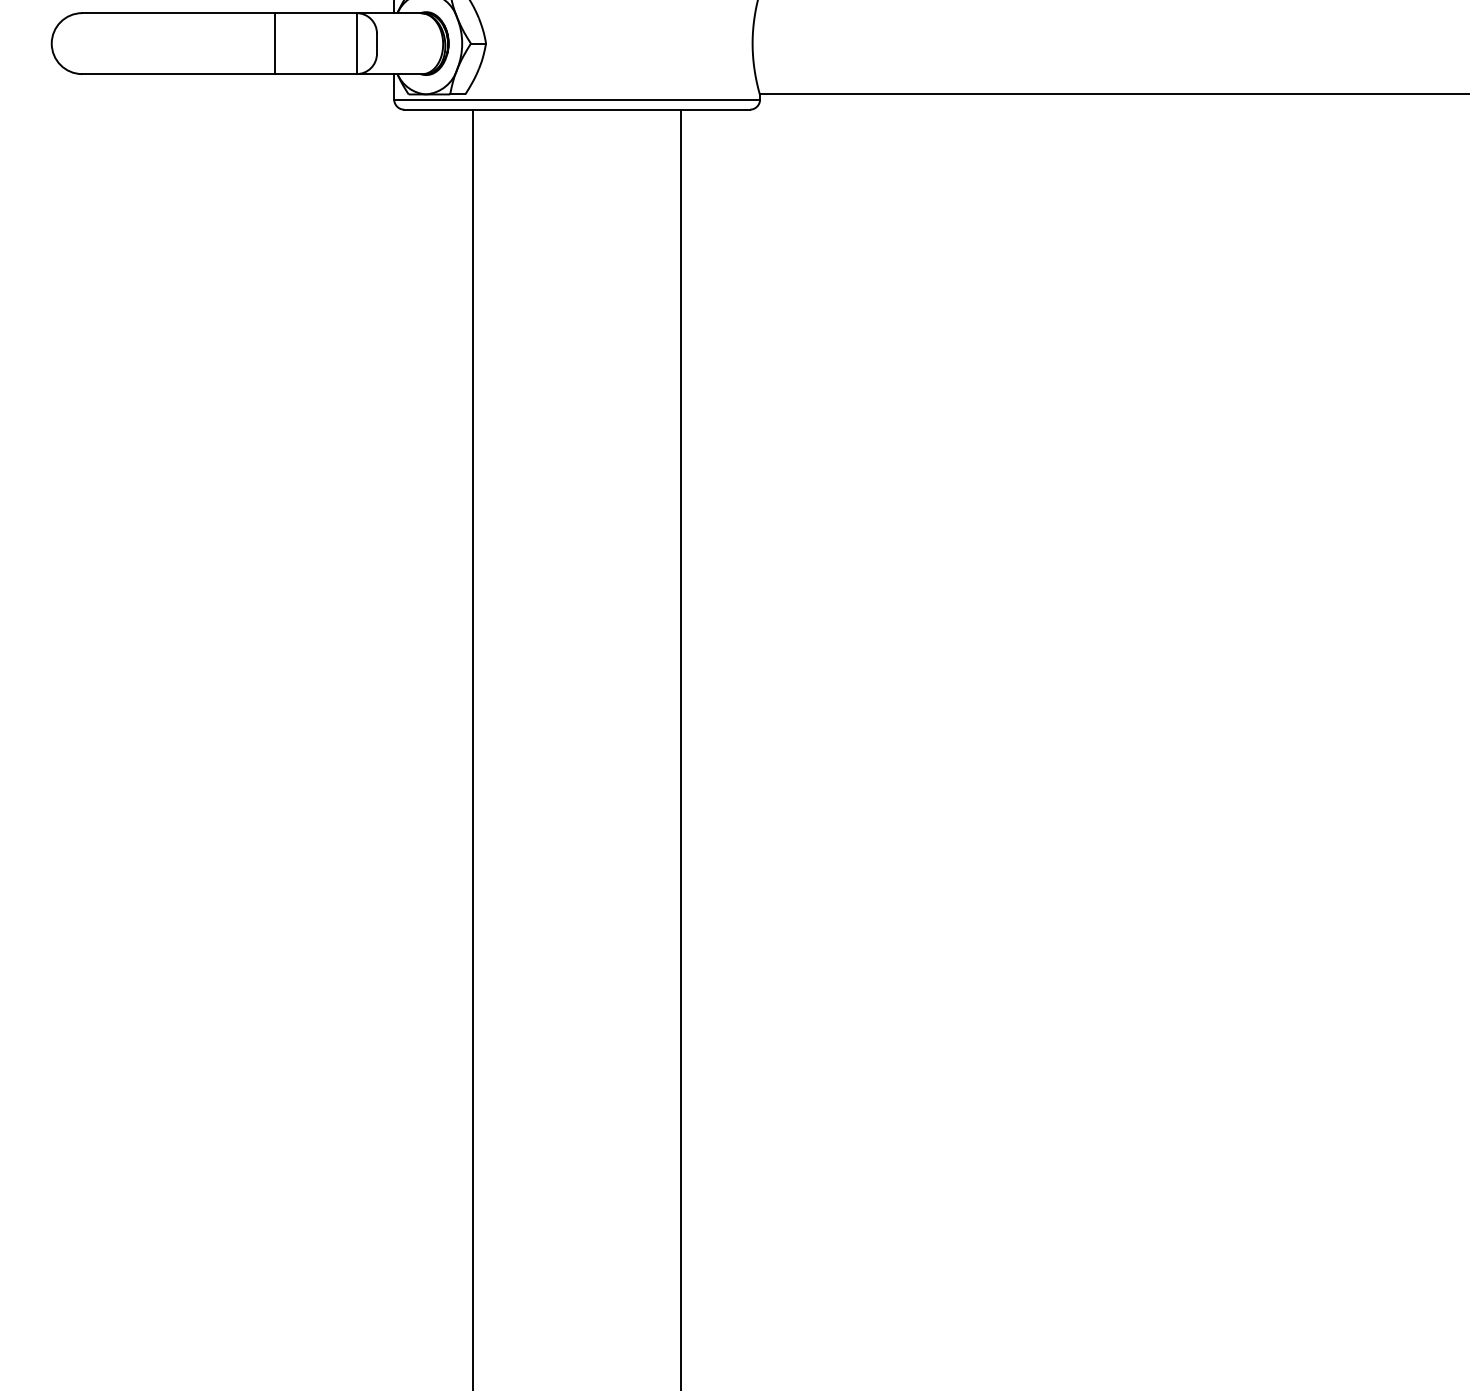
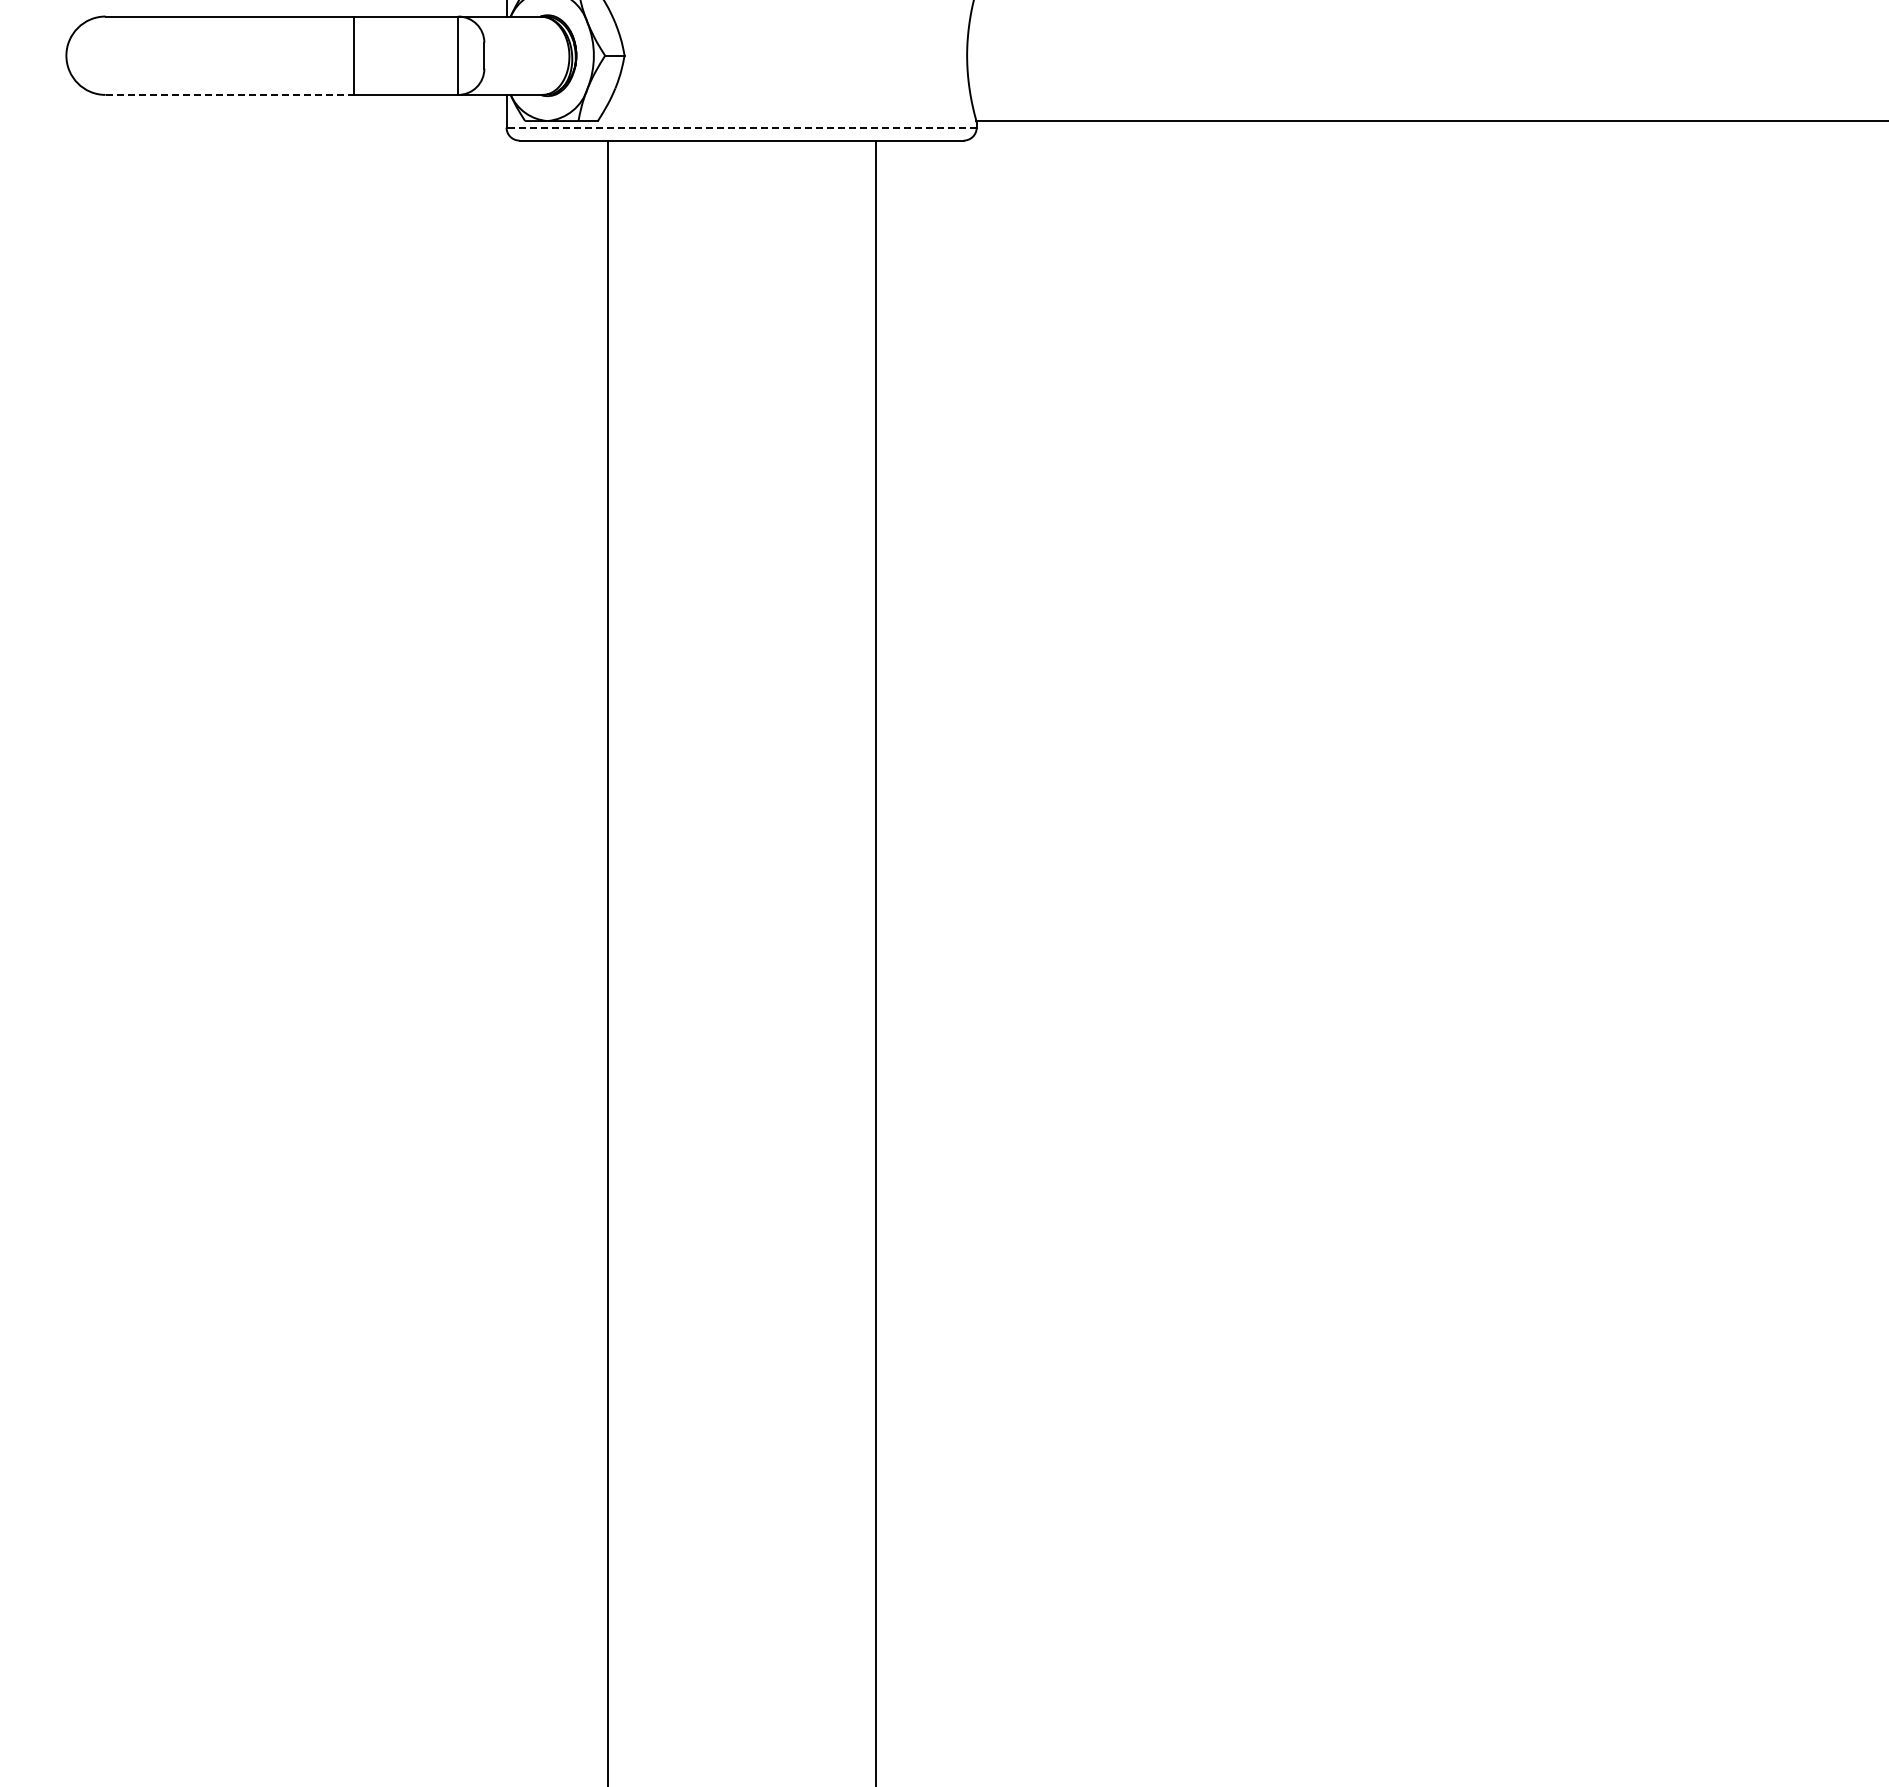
line: (179, 73) -> (230, 94), solid -> dashed
line: (577, 99) -> (741, 127), solid -> dashed

